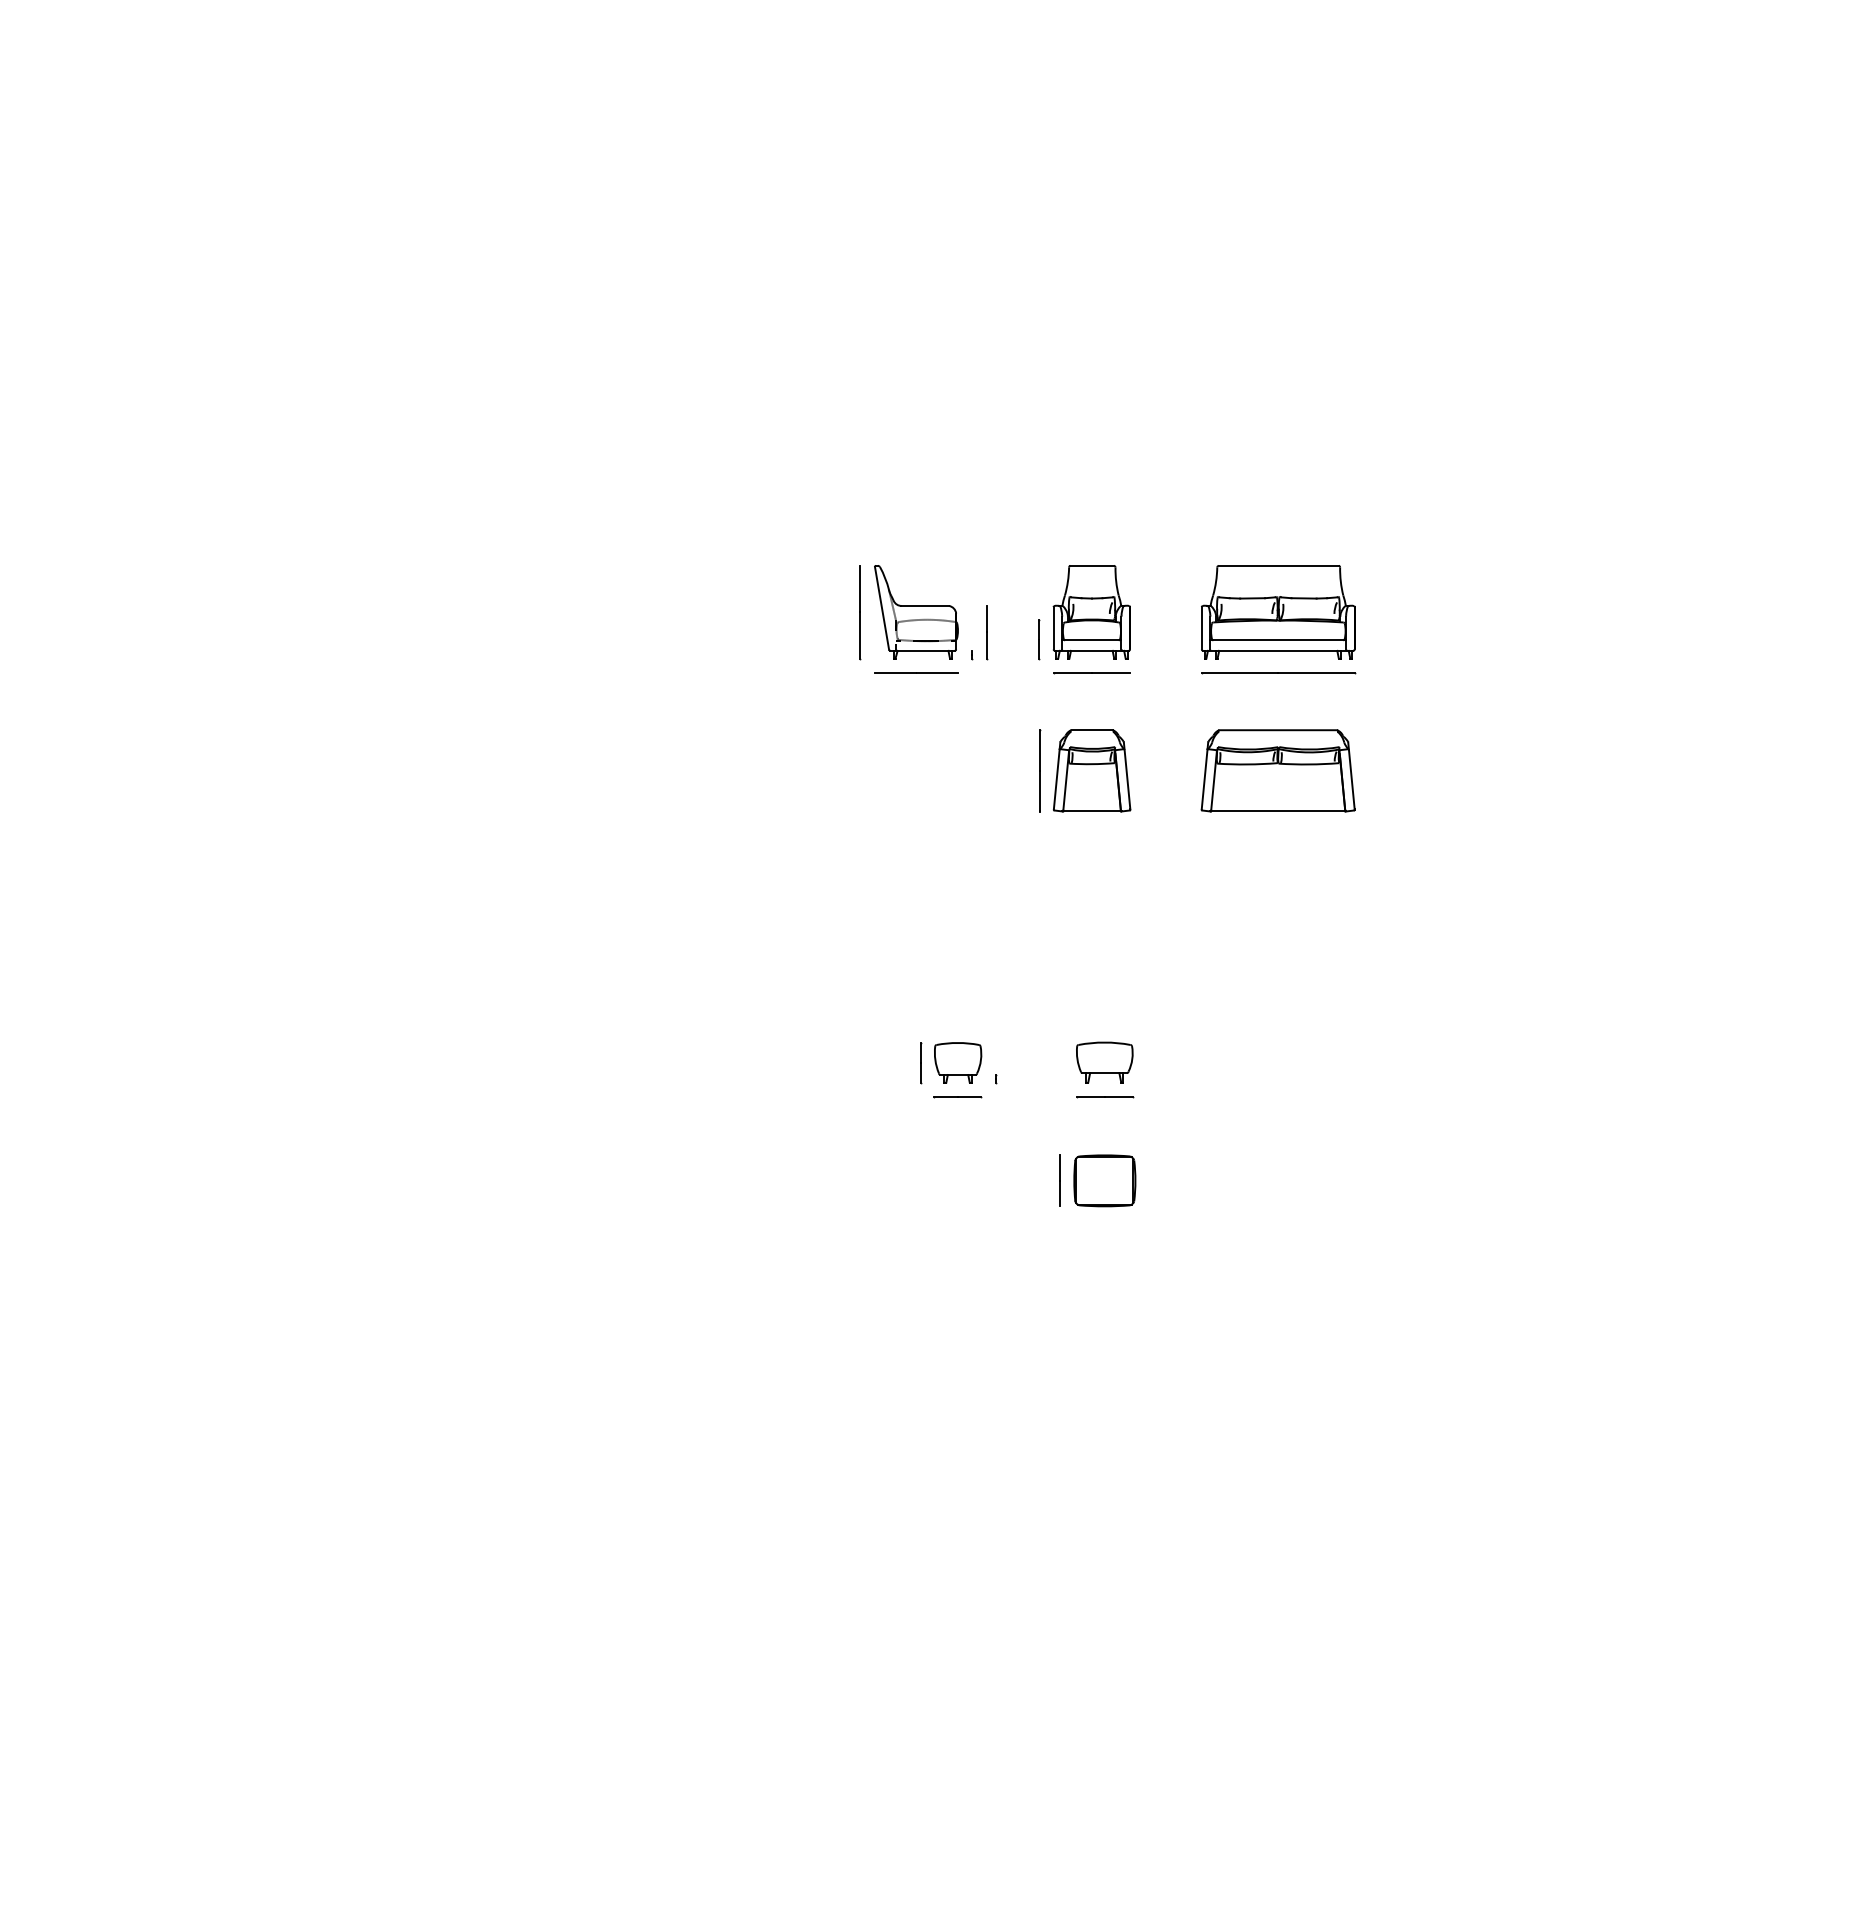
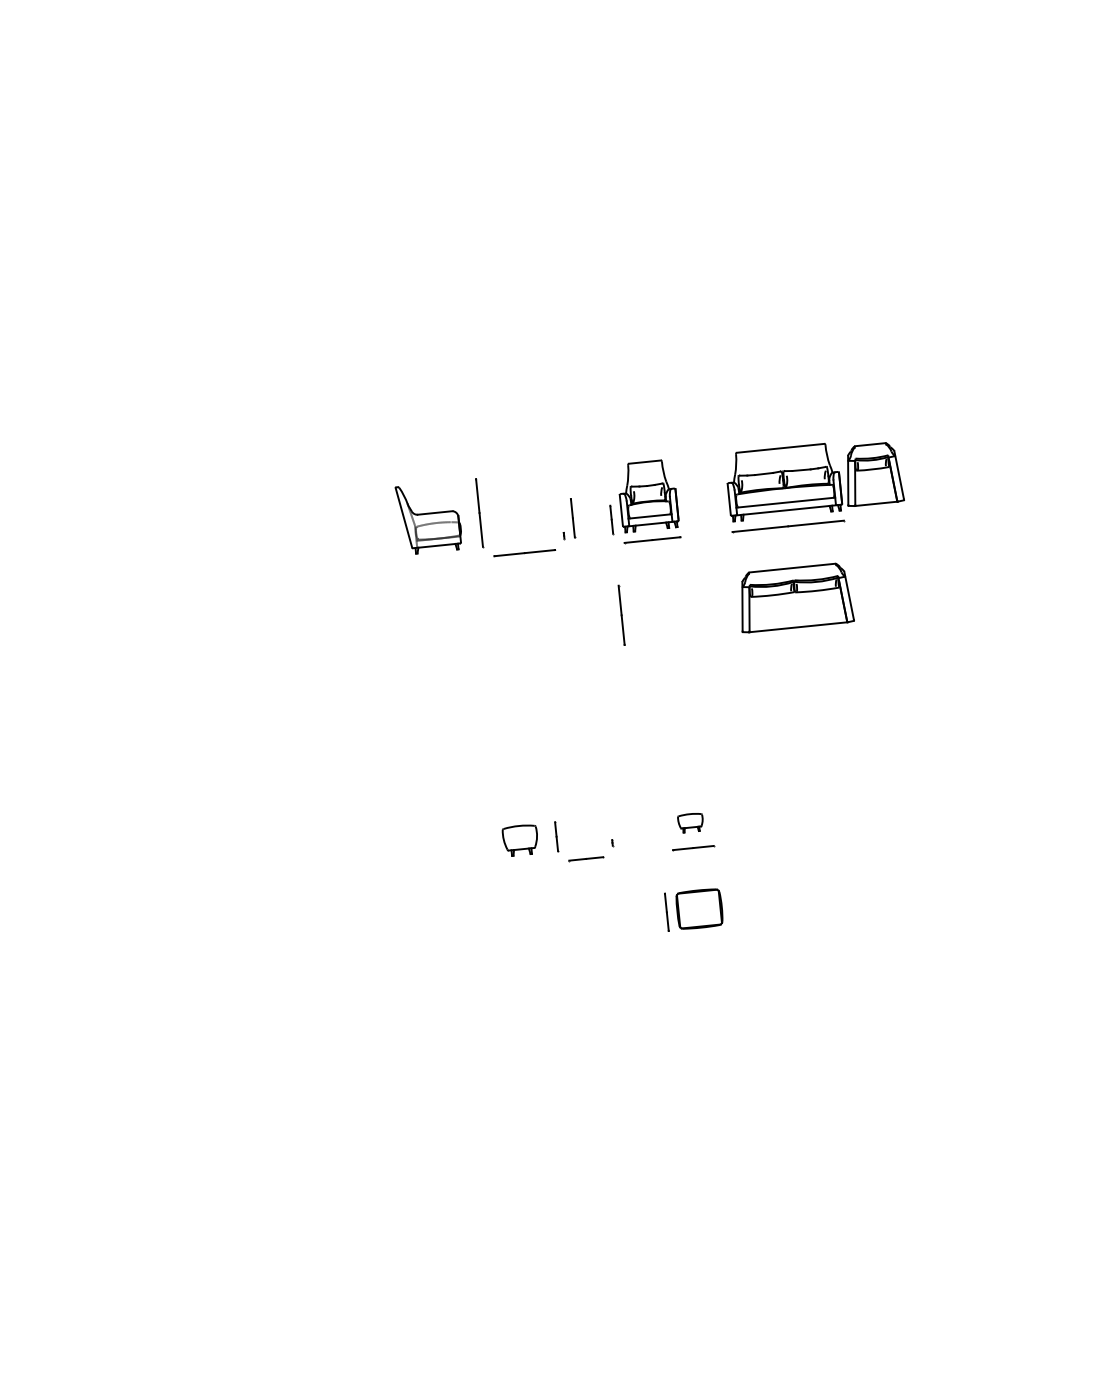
part: (916, 612) -> (429, 518), moved
part: (1091, 770) -> (872, 474), moved
part: (958, 1062) -> (520, 840), moved
part: (1104, 1062) -> (690, 822), size x0.6

